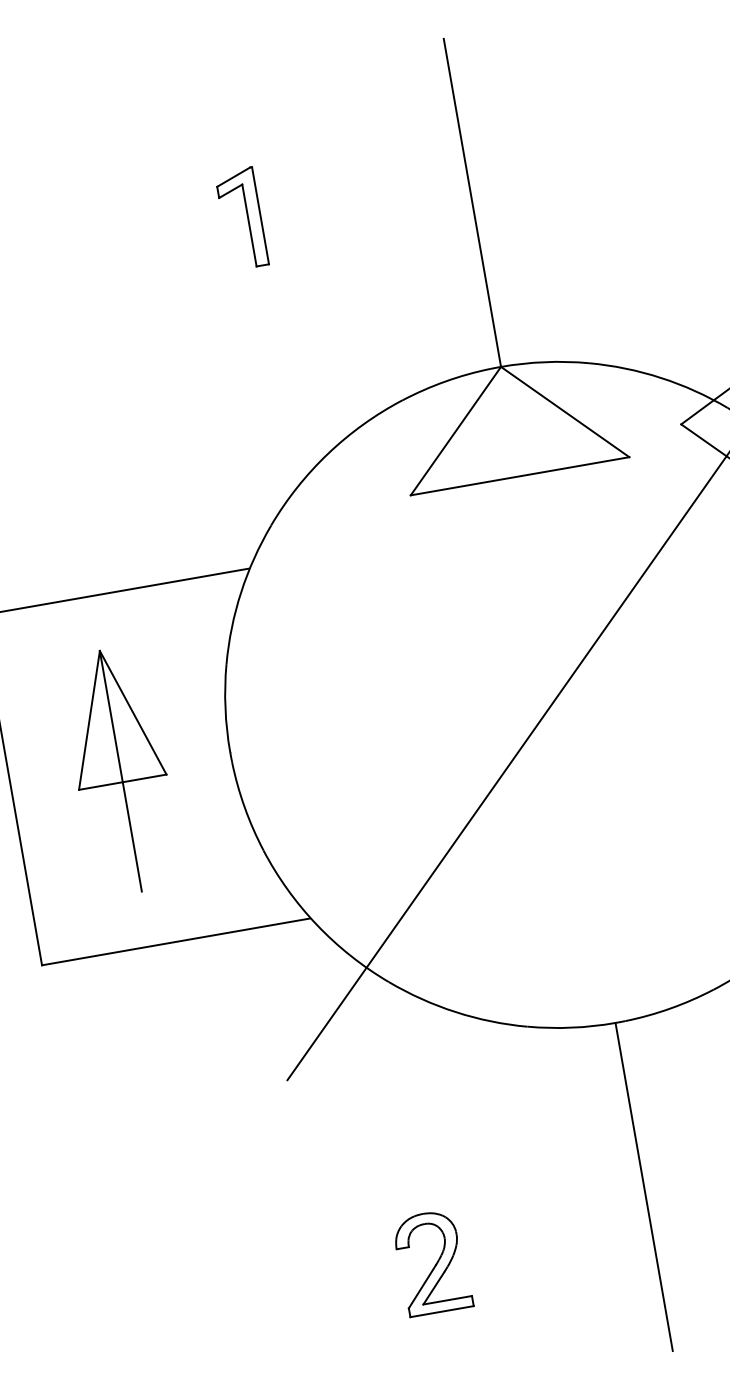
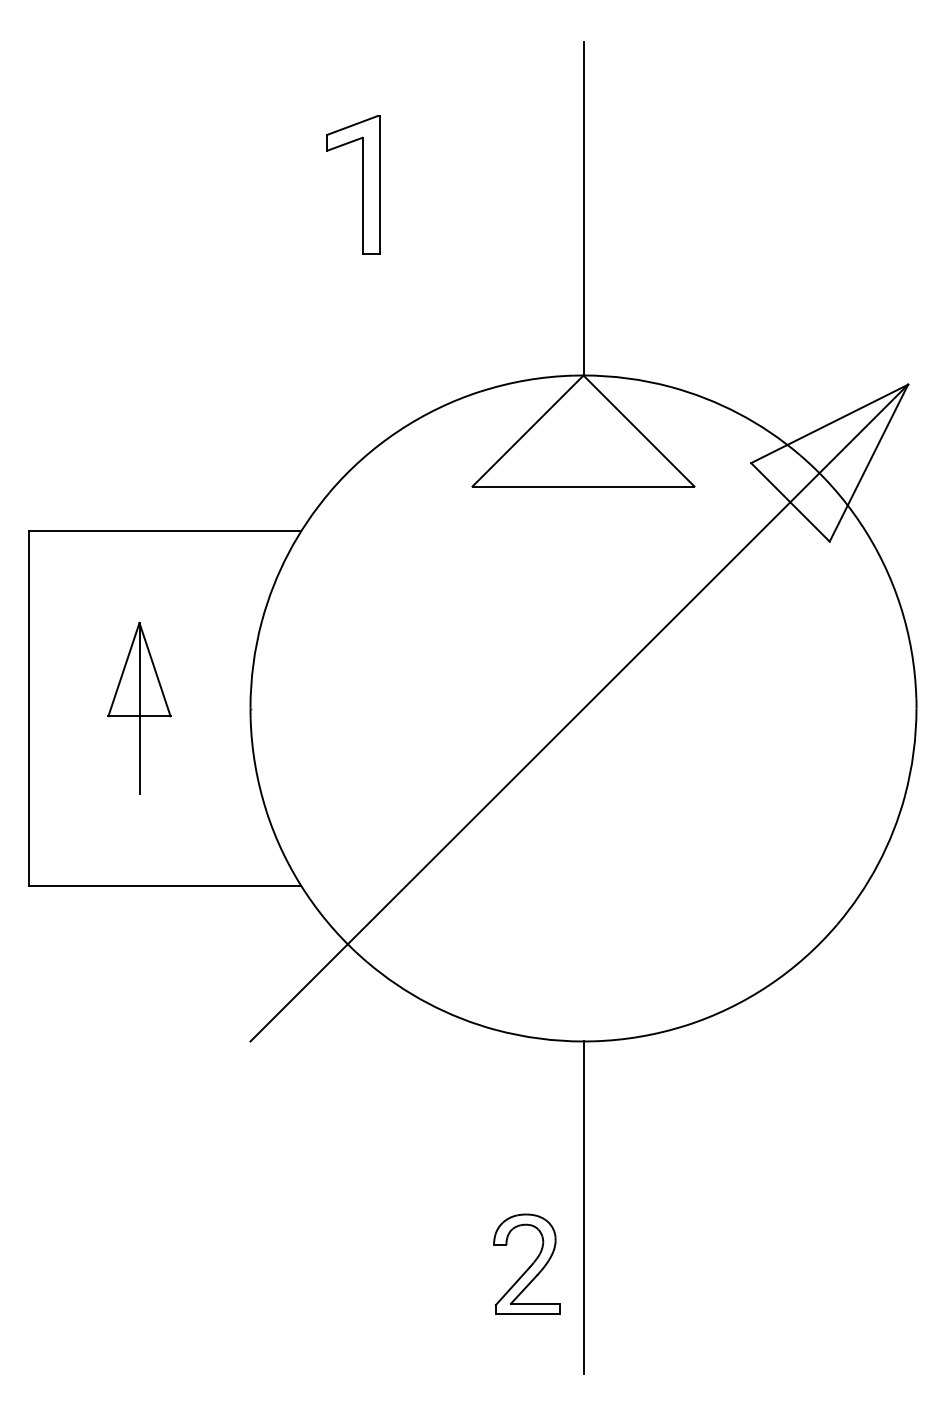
part: (241, 219) -> (353, 185), size x1.4
part: (120, 771) -> (139, 708), size x0.7
part: (431, 1262) -> (526, 1263), moved

